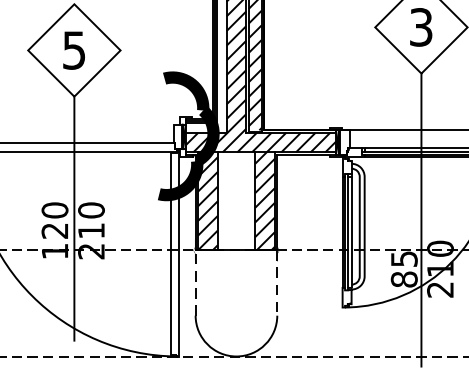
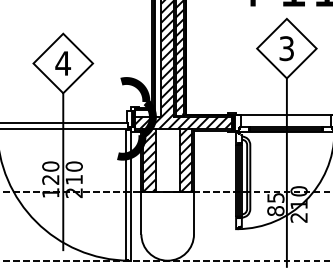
text: (74, 50) -> (63, 63), 5 -> 4
line: (195, 281) -> (141, 212), dashed -> solid
line: (278, 283) -> (194, 213), dashed -> solid

